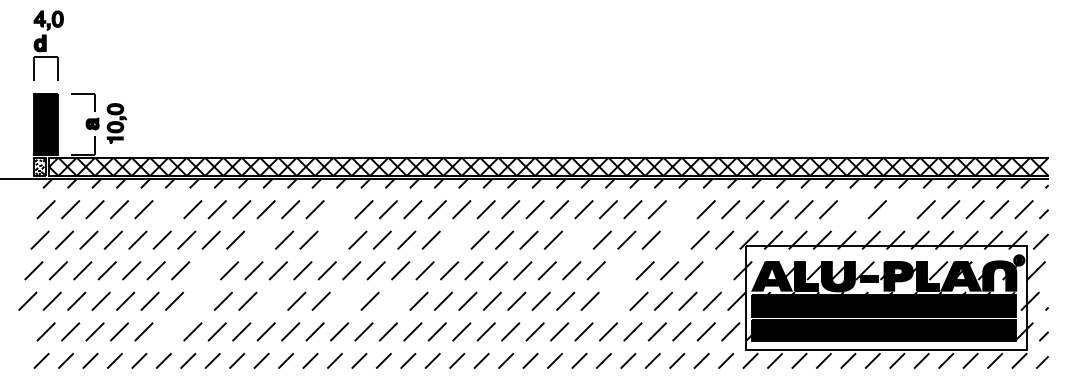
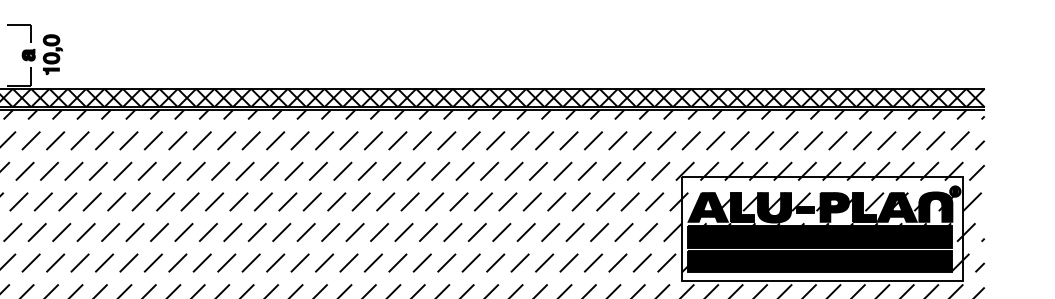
line: (167, 209) -> (103, 140), added
line: (339, 209) -> (275, 140), added
line: (681, 209) -> (617, 140), added
line: (852, 209) -> (788, 140), added
line: (901, 209) -> (837, 140), added
line: (259, 239) -> (195, 170), added
line: (332, 239) -> (268, 170), added
line: (455, 239) -> (391, 170), added
line: (577, 239) -> (513, 170), added
line: (675, 239) -> (611, 170), added
line: (204, 270) -> (140, 201), added
line: (620, 270) -> (556, 201), added
line: (718, 270) -> (654, 201), added
line: (198, 300) -> (134, 231), added
line: (271, 300) -> (207, 231), added
line: (345, 300) -> (281, 231), added
line: (394, 300) -> (330, 231), added
line: (614, 300) -> (550, 231), added
line: (167, 331) -> (103, 262), added

